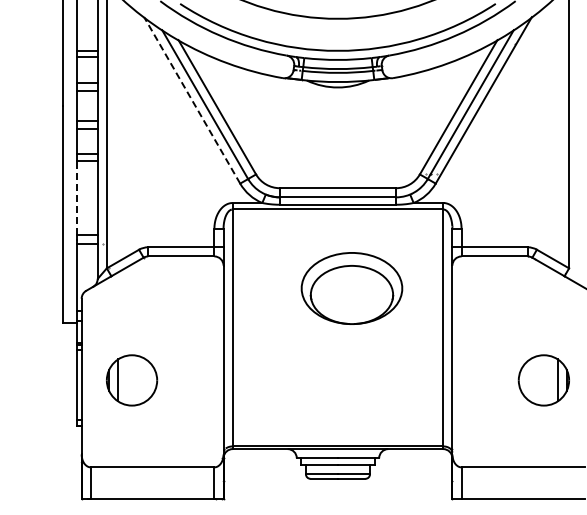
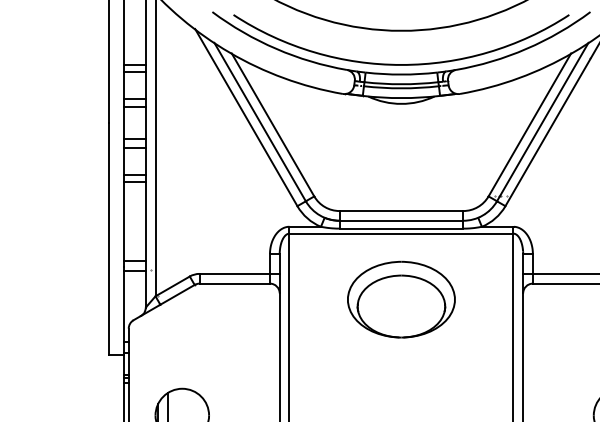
line: (191, 99) -> (245, 116), dashed -> solid
line: (77, 197) -> (124, 220), dashed -> solid
part: (351, 288) -> (400, 299), moved

